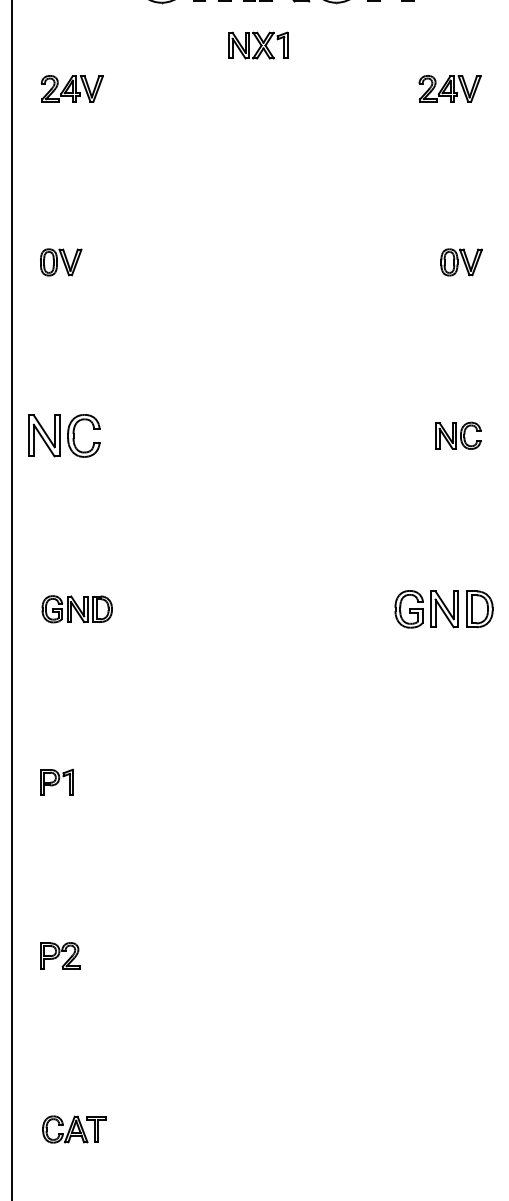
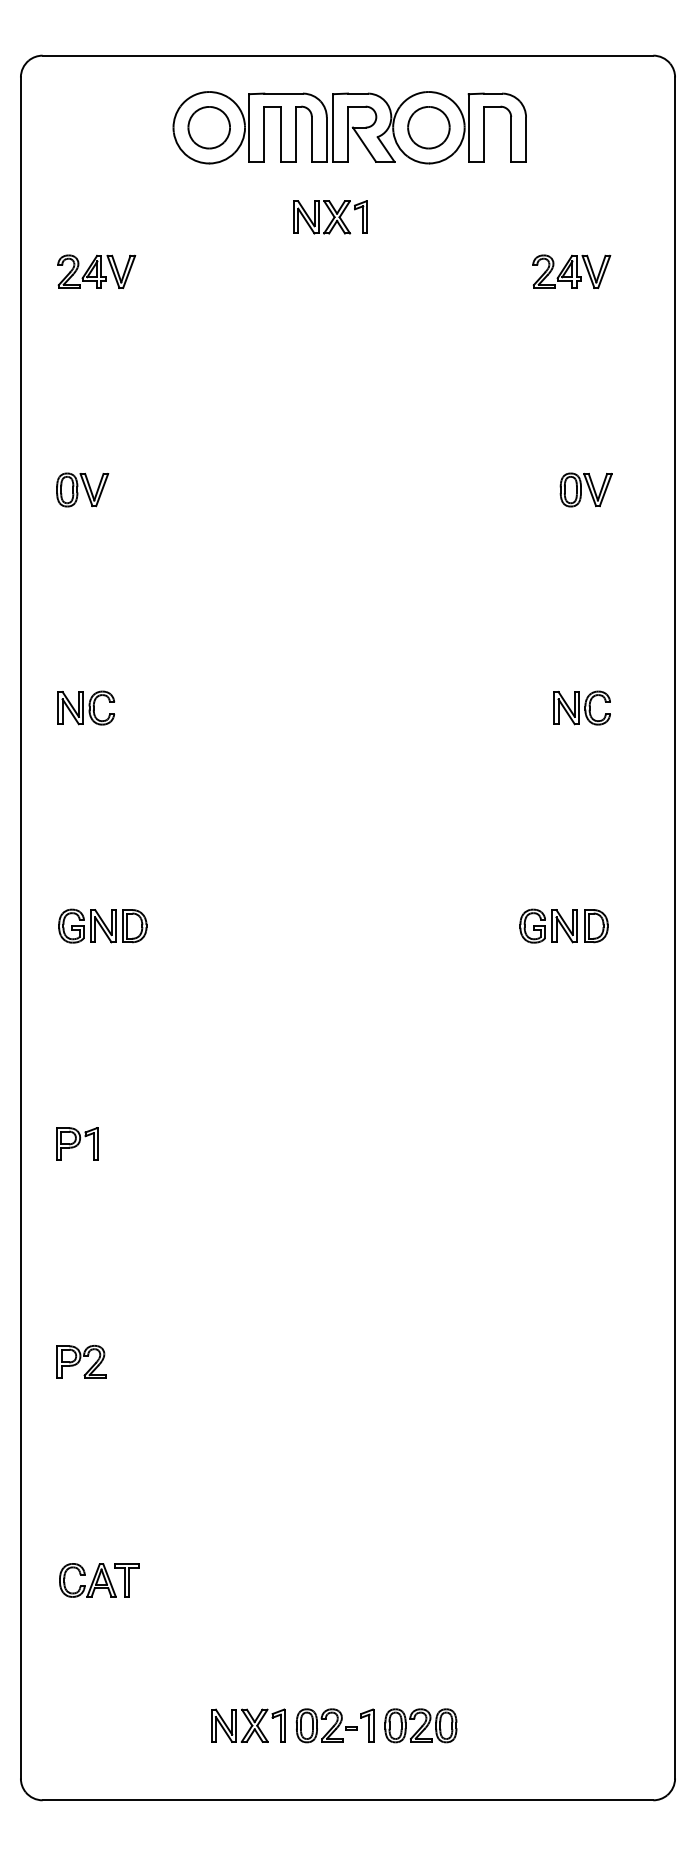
part: (64, 435) -> (86, 707), size x0.62
part: (443, 608) -> (563, 925), size x0.71

